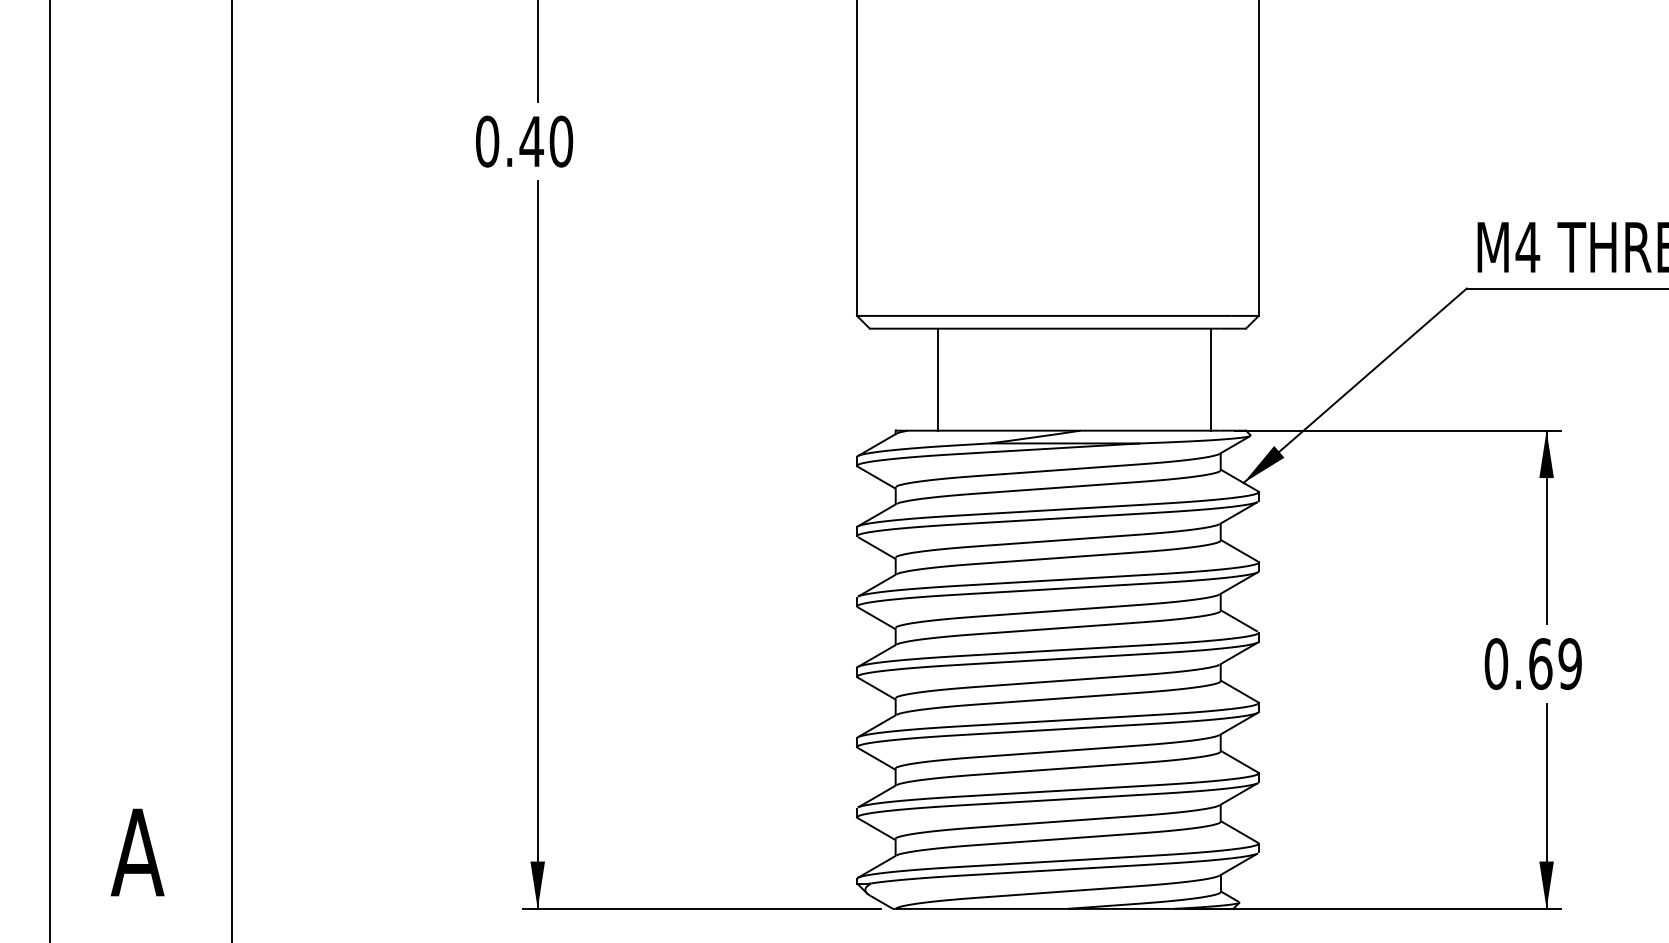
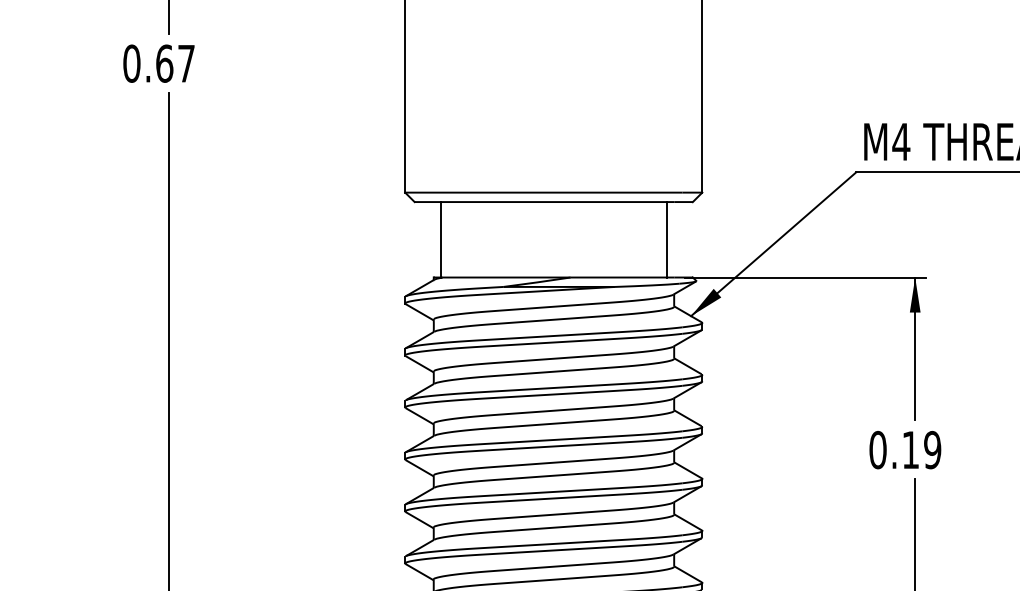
text: (546, 141) -> (175, 63), 0.40 -> 0.67
line: (937, 379) -> (440, 239), moved
text: (1540, 664) -> (910, 450), 0.69 -> 0.19

